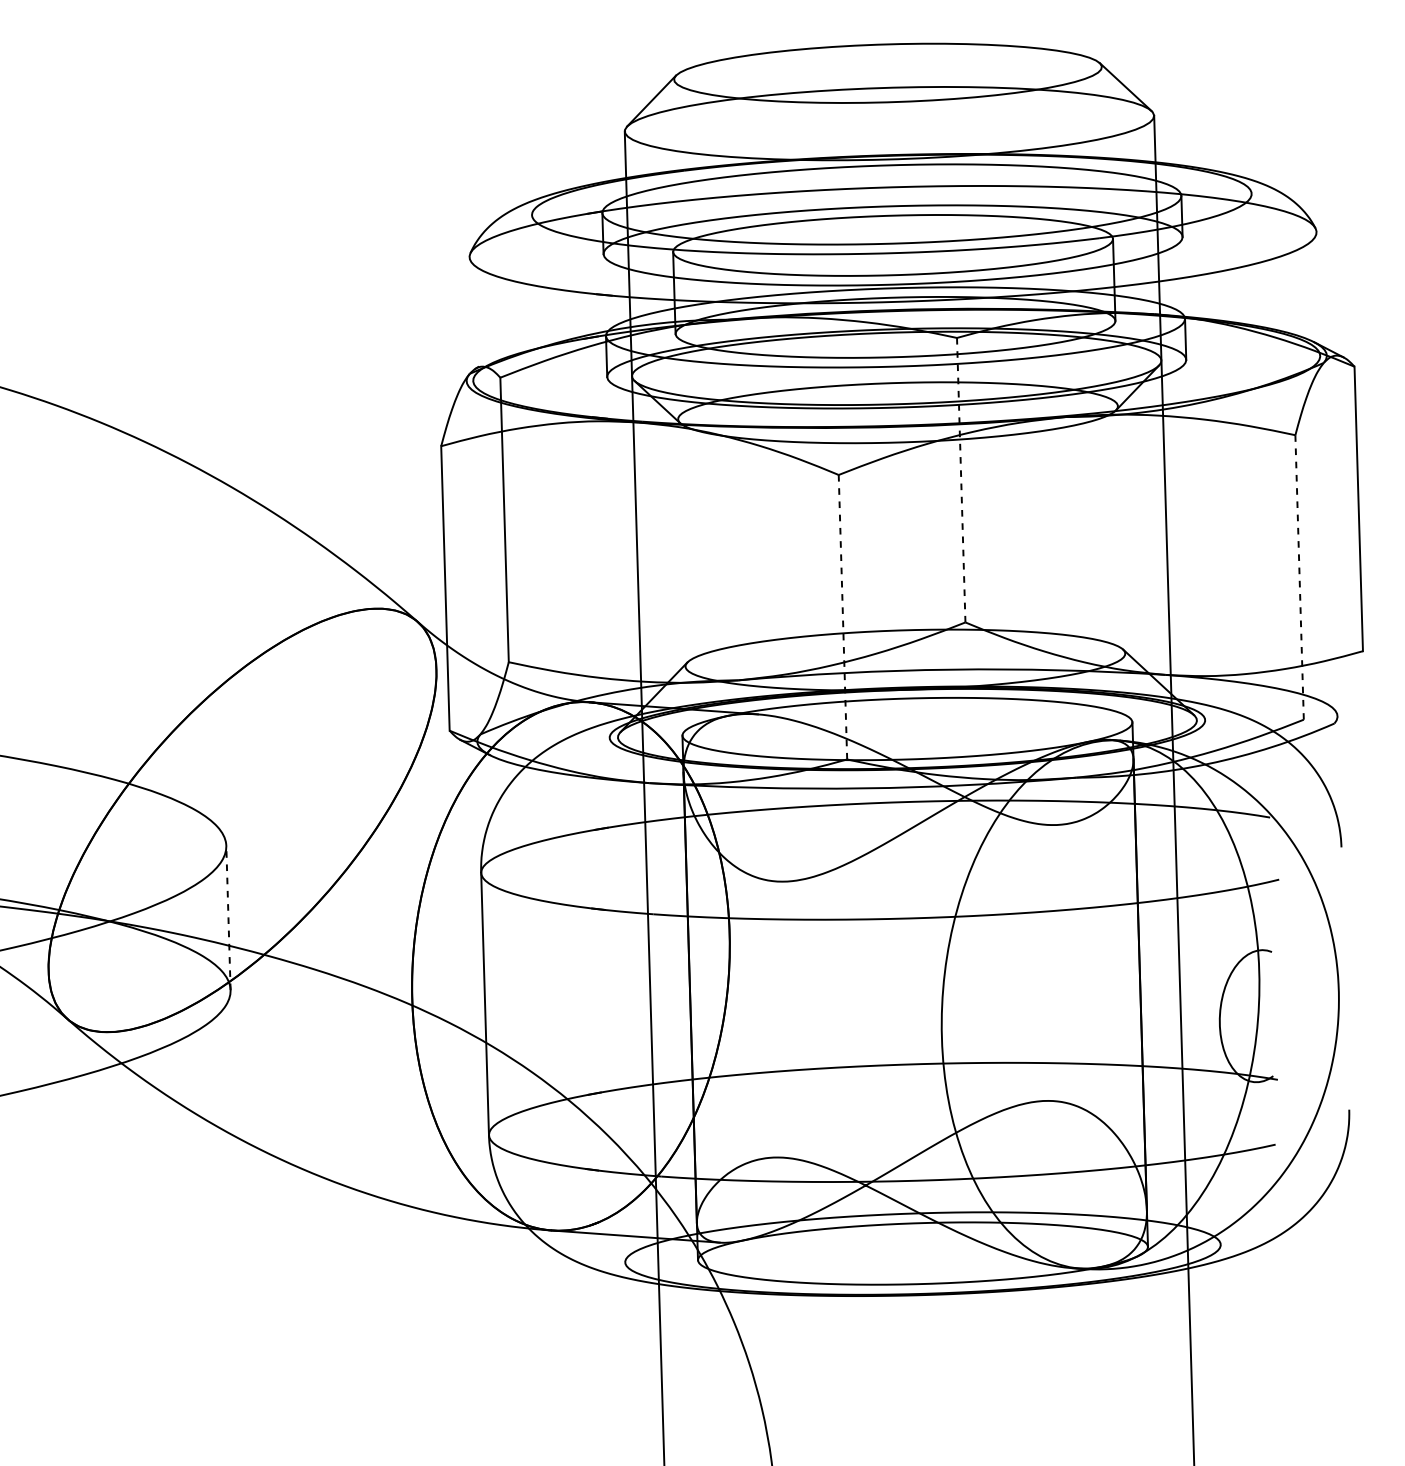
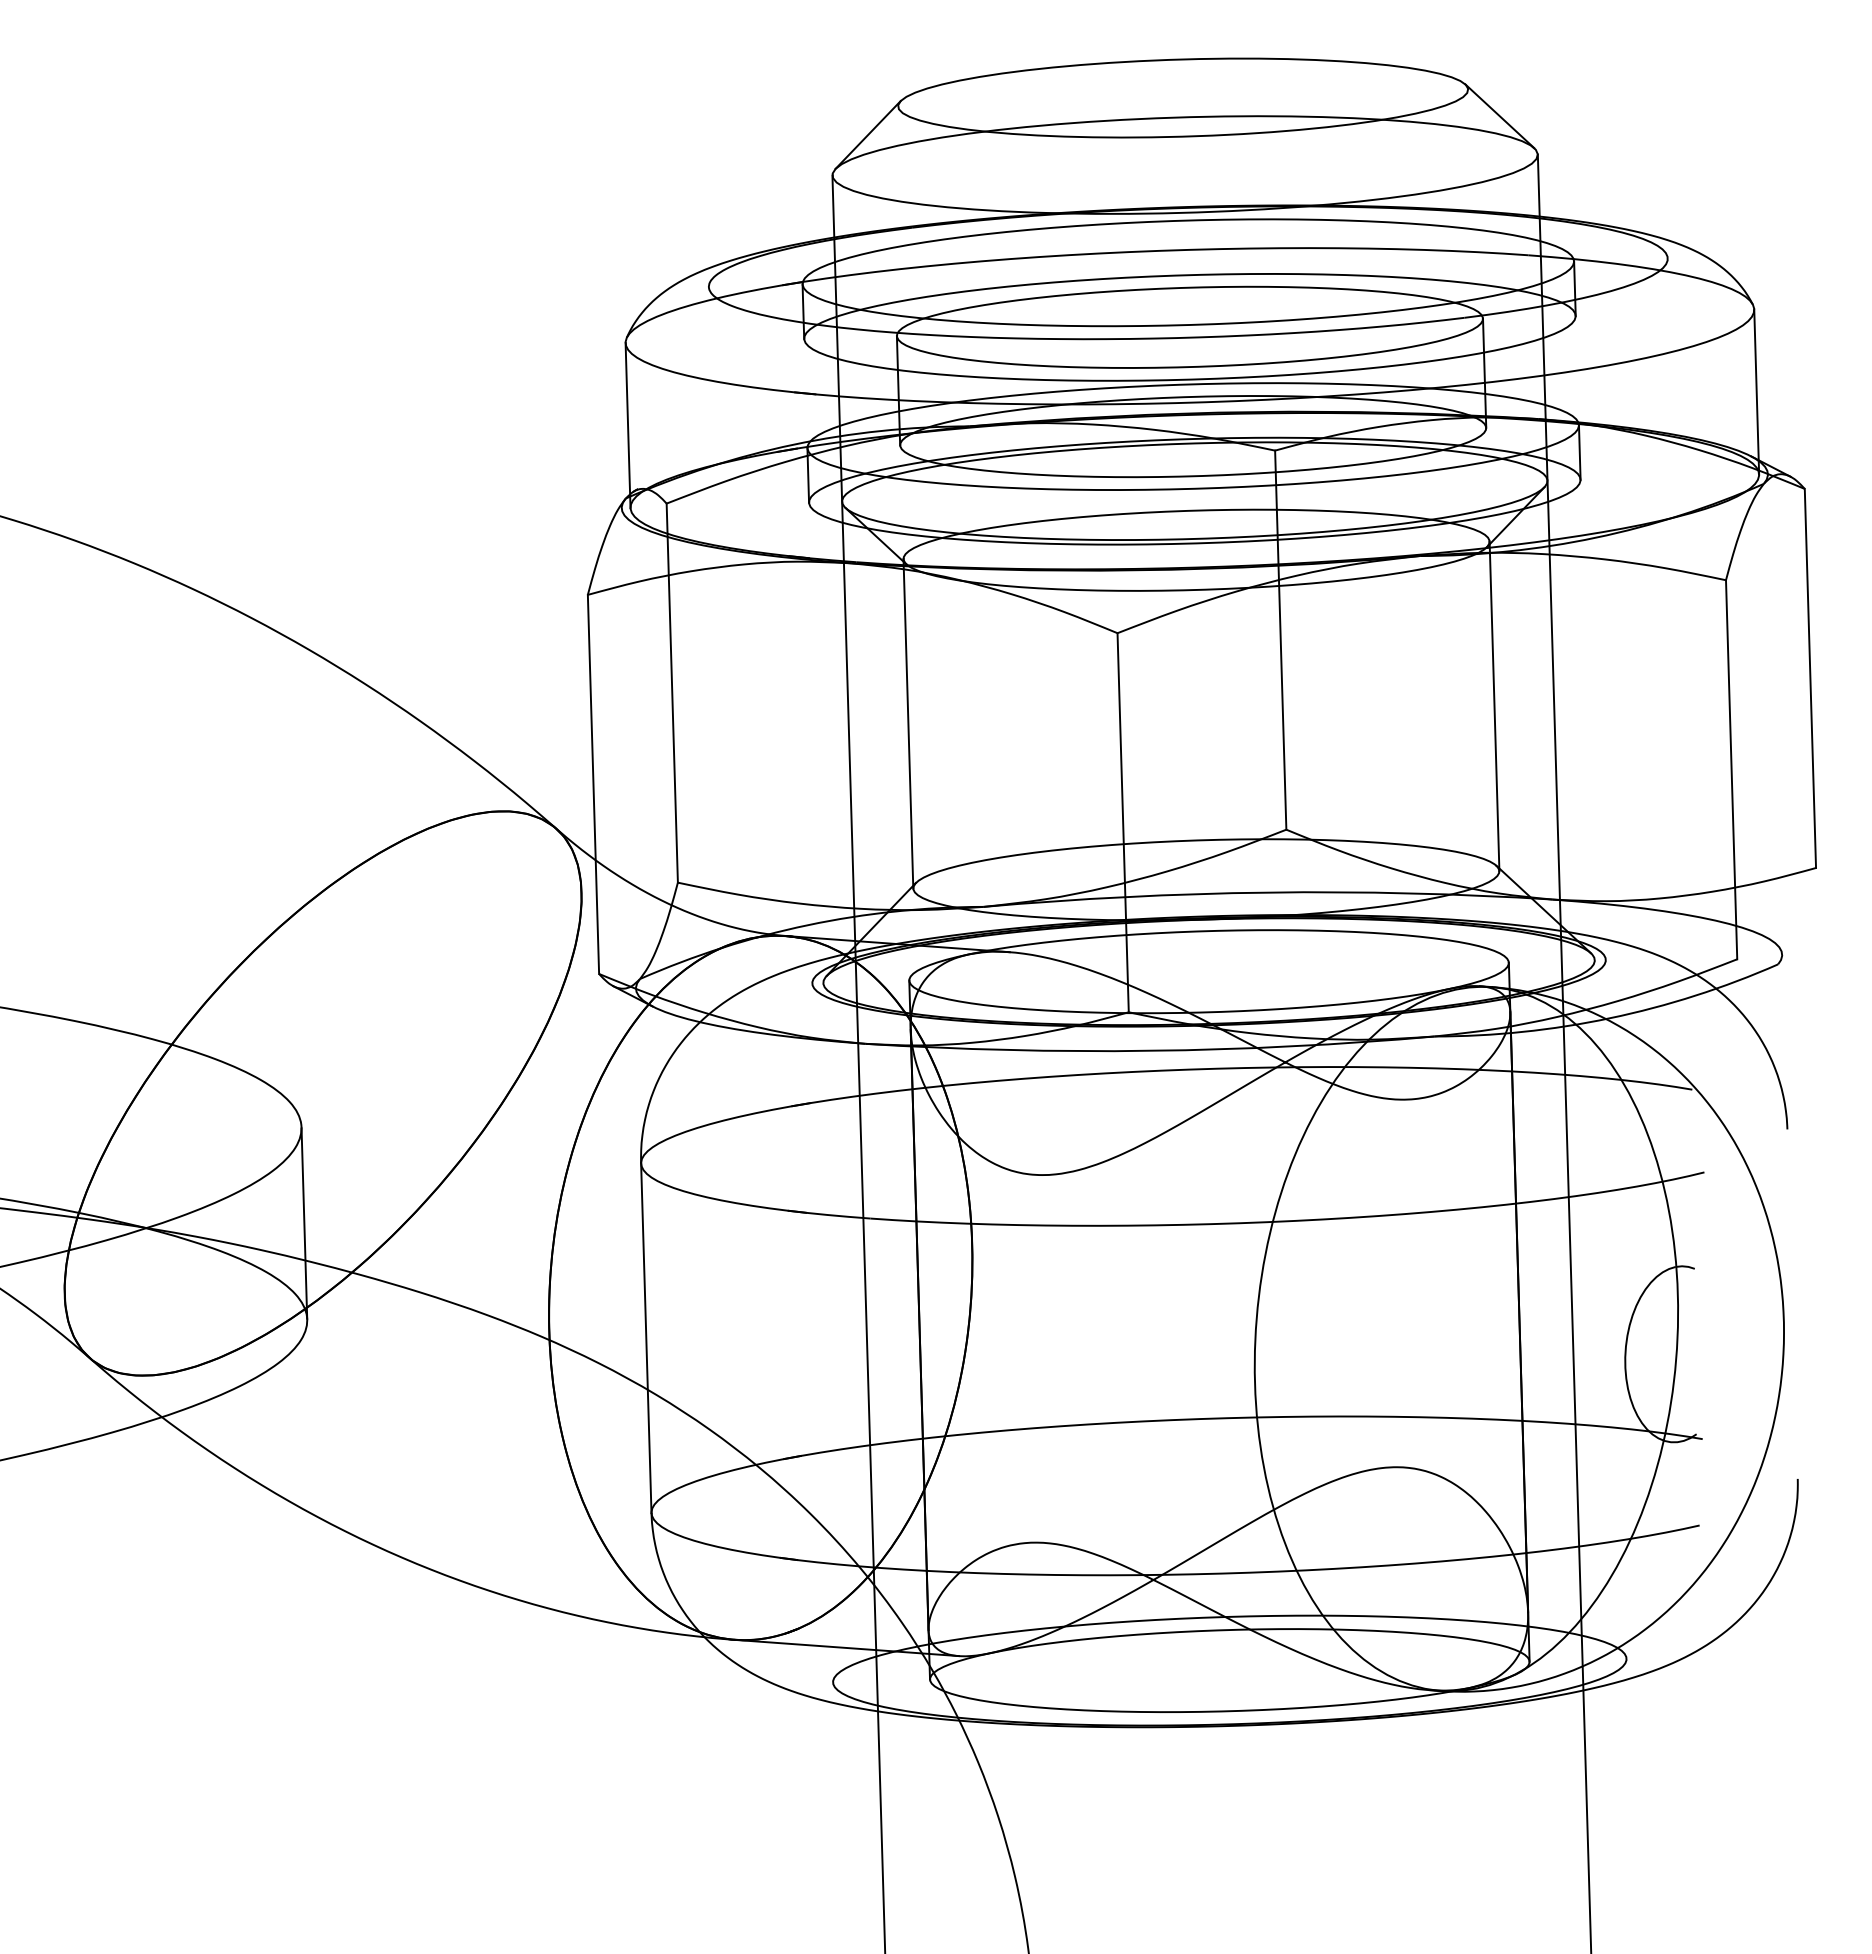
line: (1318, 293) -> (1756, 391), added
line: (470, 319) -> (627, 425), added
line: (961, 480) -> (1280, 640), dashed -> solid
line: (1121, 529) -> (1494, 706), added
line: (681, 542) -> (908, 723), added
line: (1299, 577) -> (1731, 769), dashed -> solid
line: (843, 617) -> (1123, 822), dashed -> solid
line: (228, 917) -> (304, 1223), dashed -> solid

